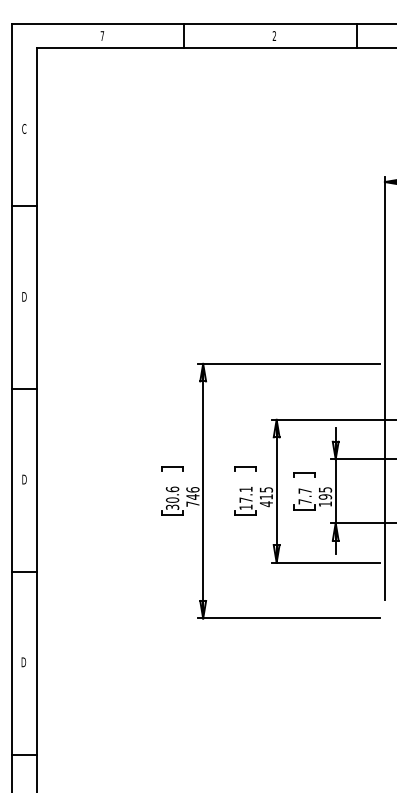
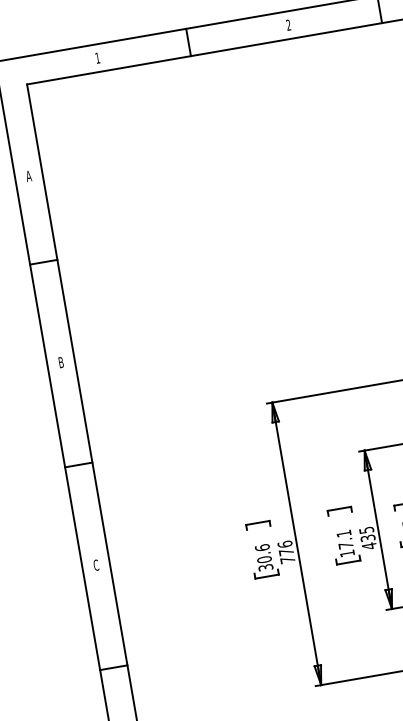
text: (102, 35) -> (97, 57), 7 -> 1
text: (24, 128) -> (28, 175), C -> A
text: (24, 296) -> (61, 362), D -> B
text: (24, 479) -> (96, 565), D -> C
text: (192, 496) -> (285, 551), 746 -> 776
text: (266, 496) -> (368, 537), 415 -> 435

